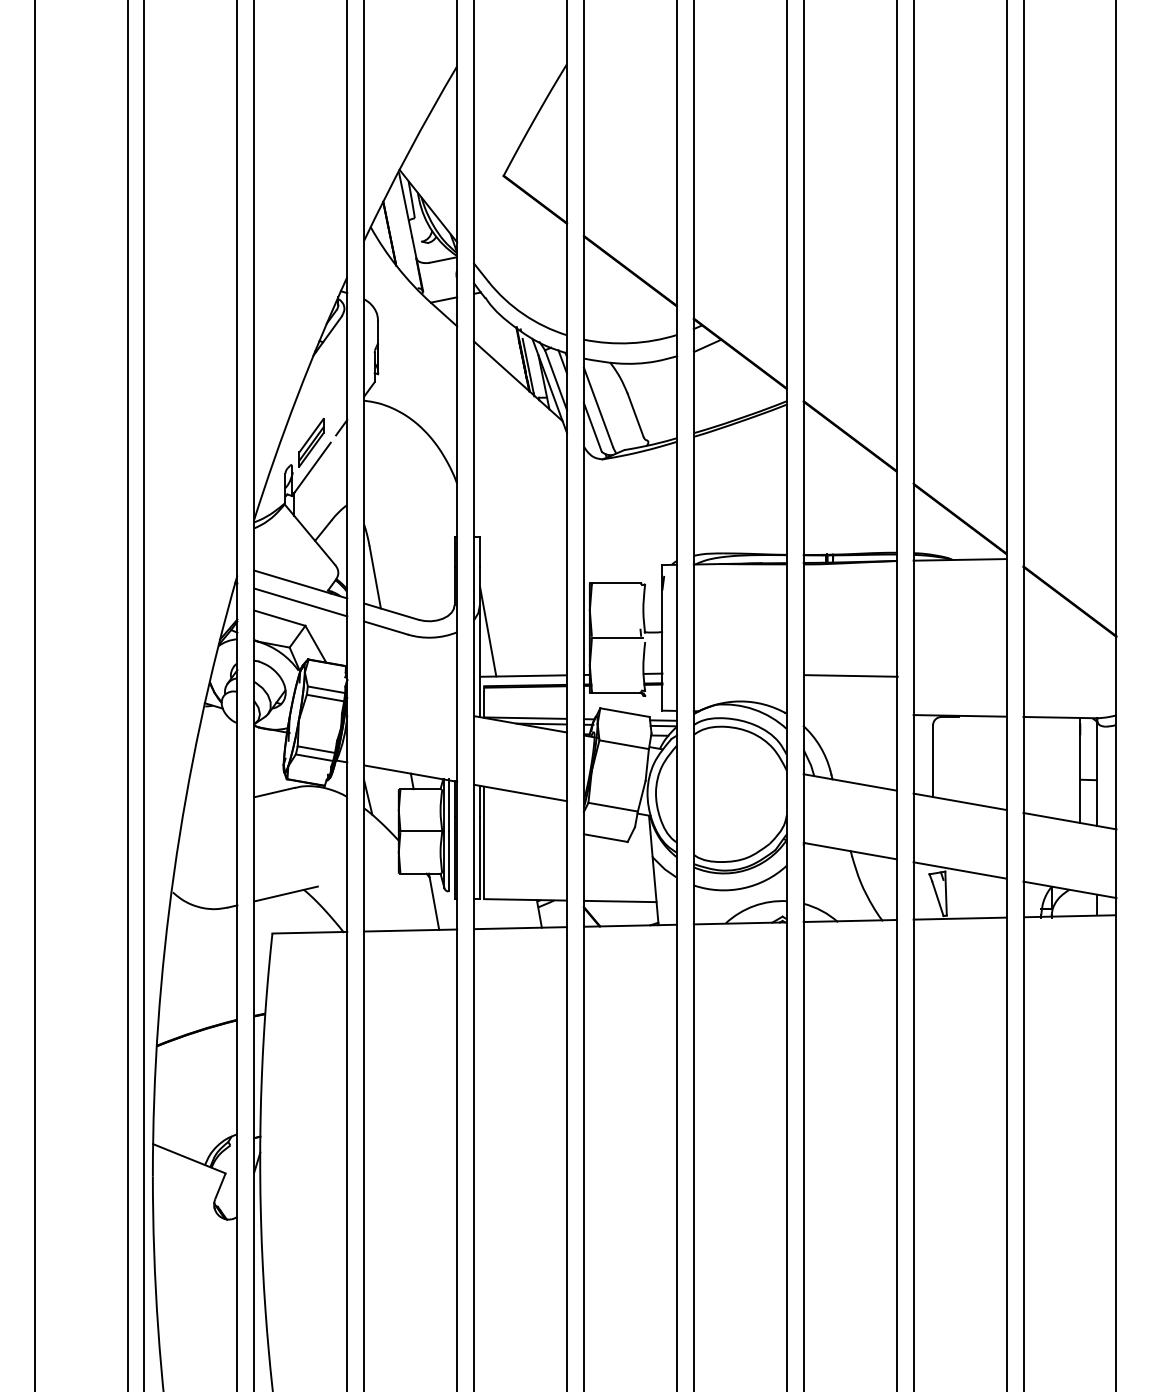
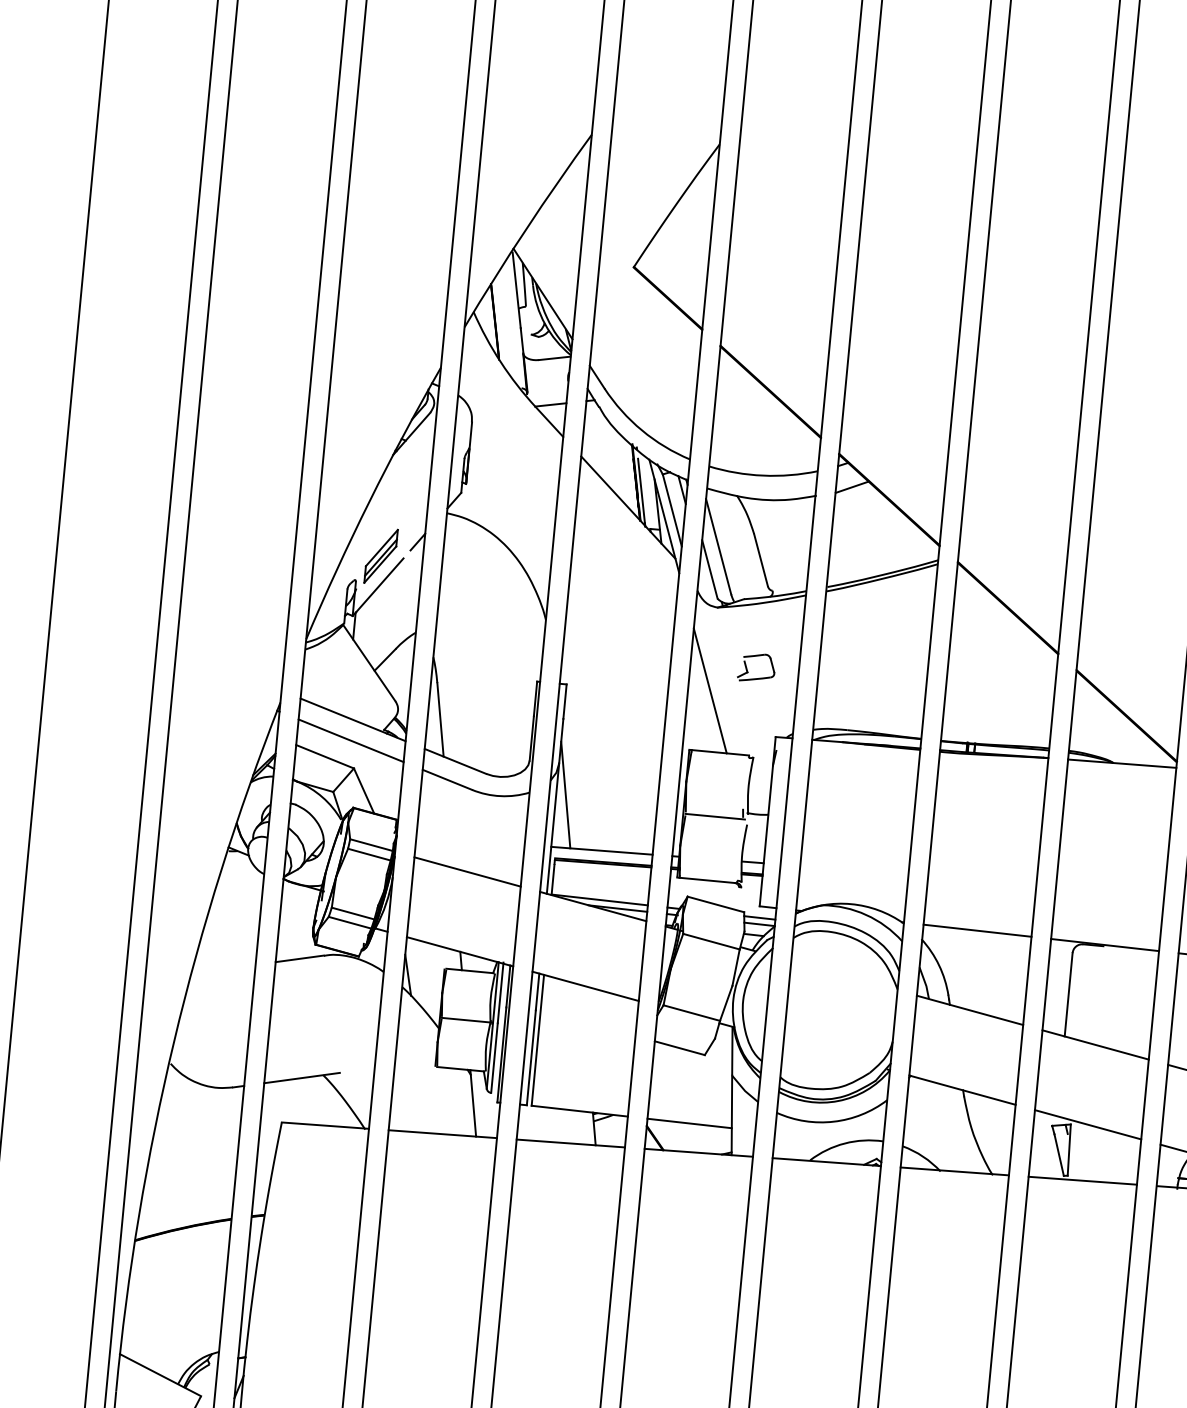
part: (633, 509) -> (748, 669), added
line: (602, 530) -> (709, 690), added
line: (850, 675) -> (976, 930), moved
line: (410, 704) -> (467, 871), added

